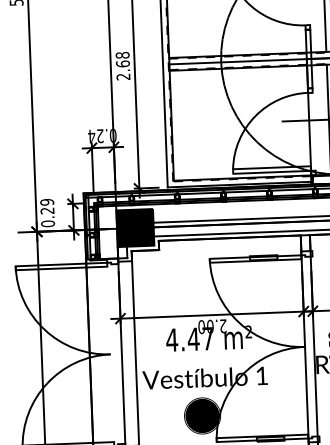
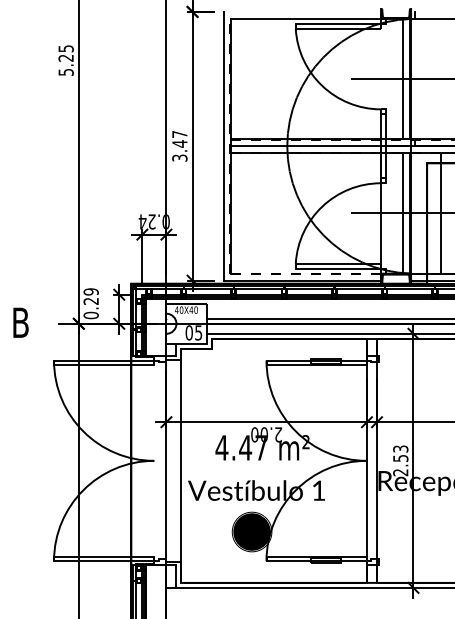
text: (122, 65) -> (179, 145), 2.68 -> 3.47
line: (242, 177) -> (305, 273), solid -> dashed
fill: (135, 227) -> (186, 323), removed

